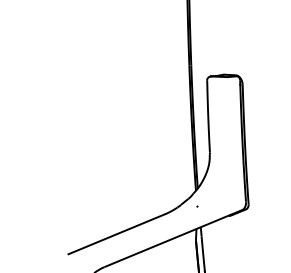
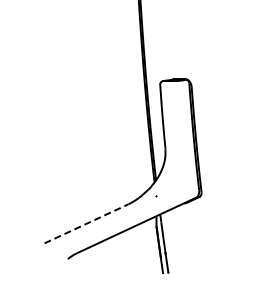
line: (116, 233) -> (86, 223), solid -> dashed

